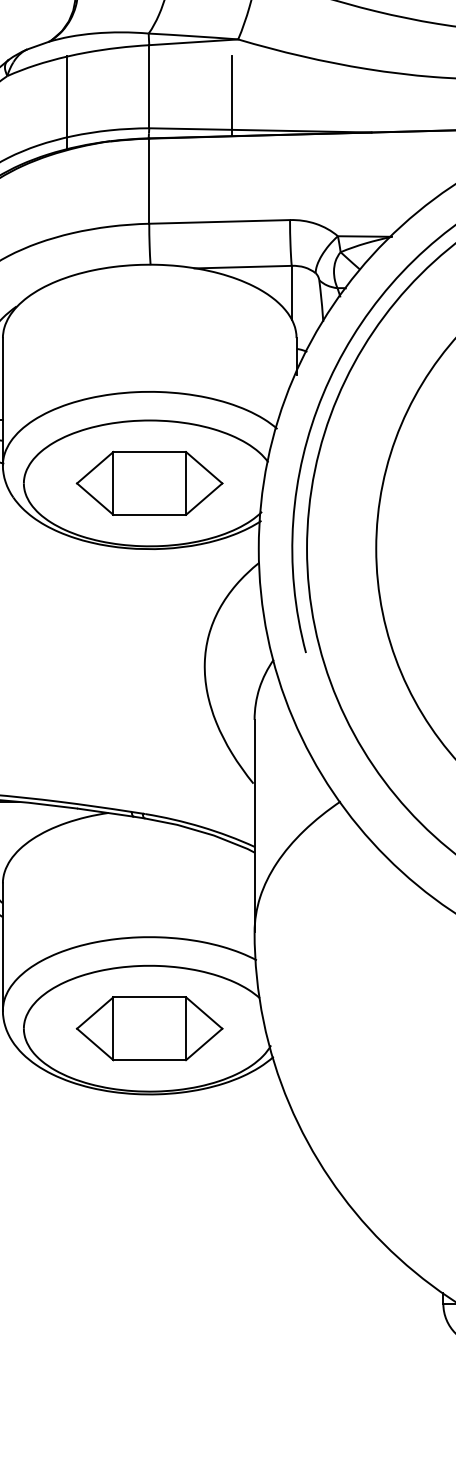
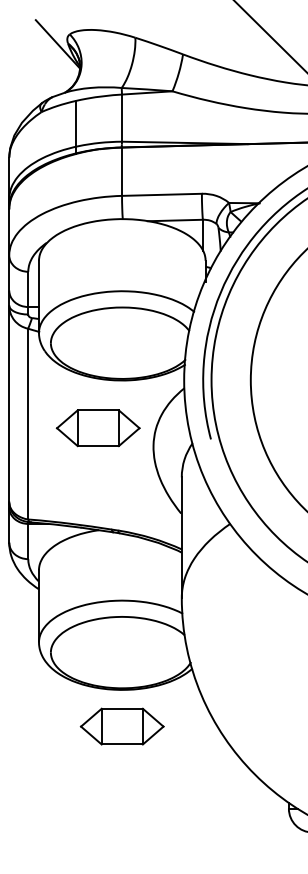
line: (232, 96) -> (169, 123), removed
part: (148, 483) -> (97, 428), moved
part: (148, 1028) -> (121, 726), moved

